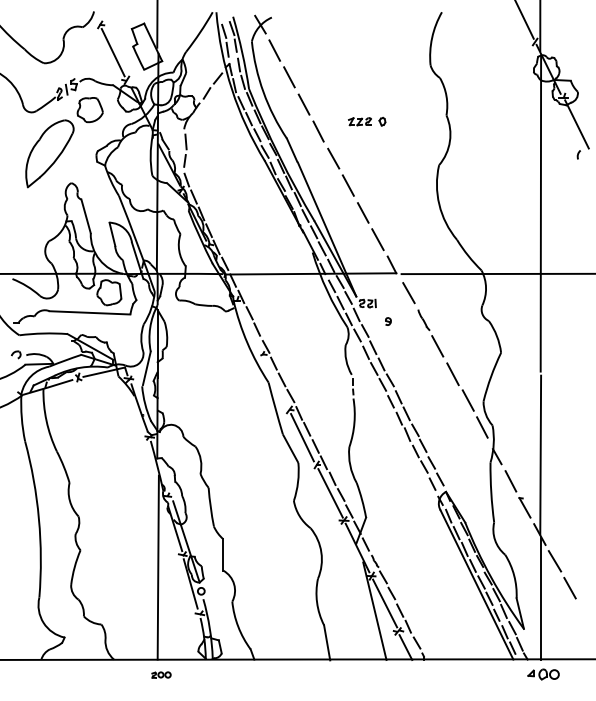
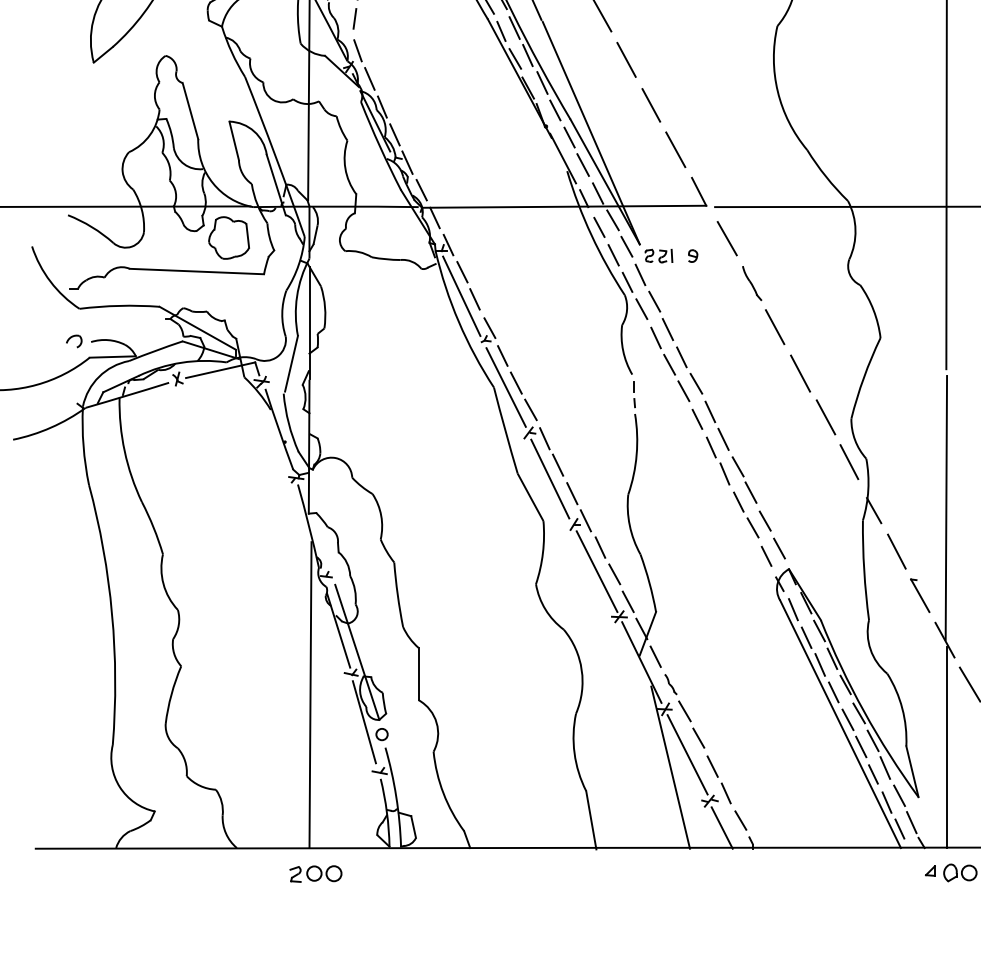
part: (388, 321) -> (693, 255), moved
line: (249, 327) -> (462, 295), added
line: (275, 382) -> (505, 387), added
part: (161, 674) -> (315, 872), size x1.67

